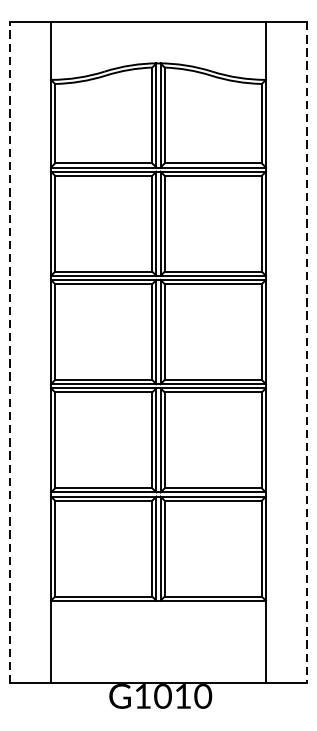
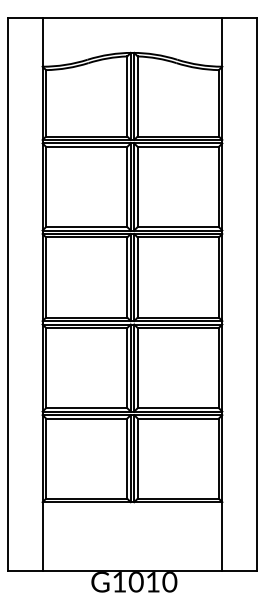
line: (10, 352) -> (8, 294), dashed -> solid
line: (306, 353) -> (256, 295), dashed -> solid

